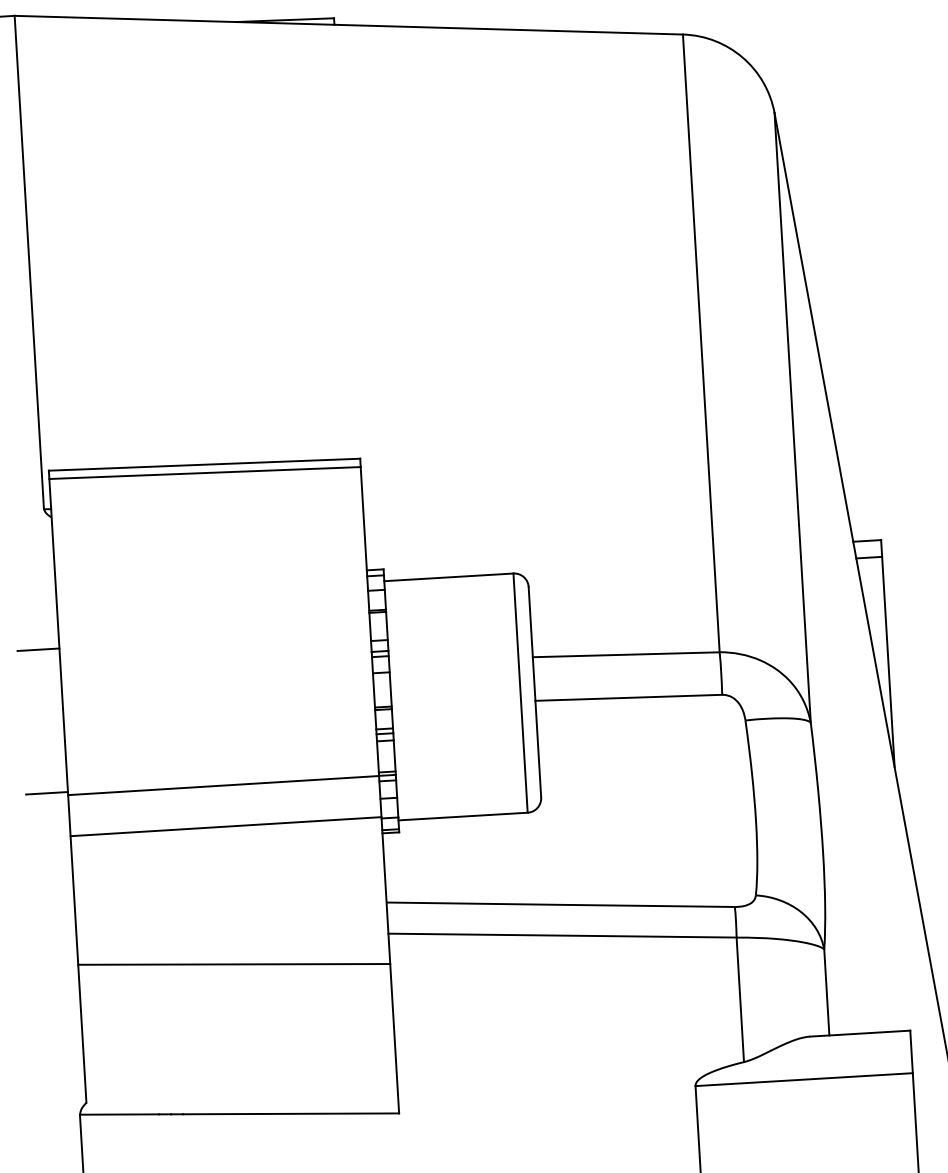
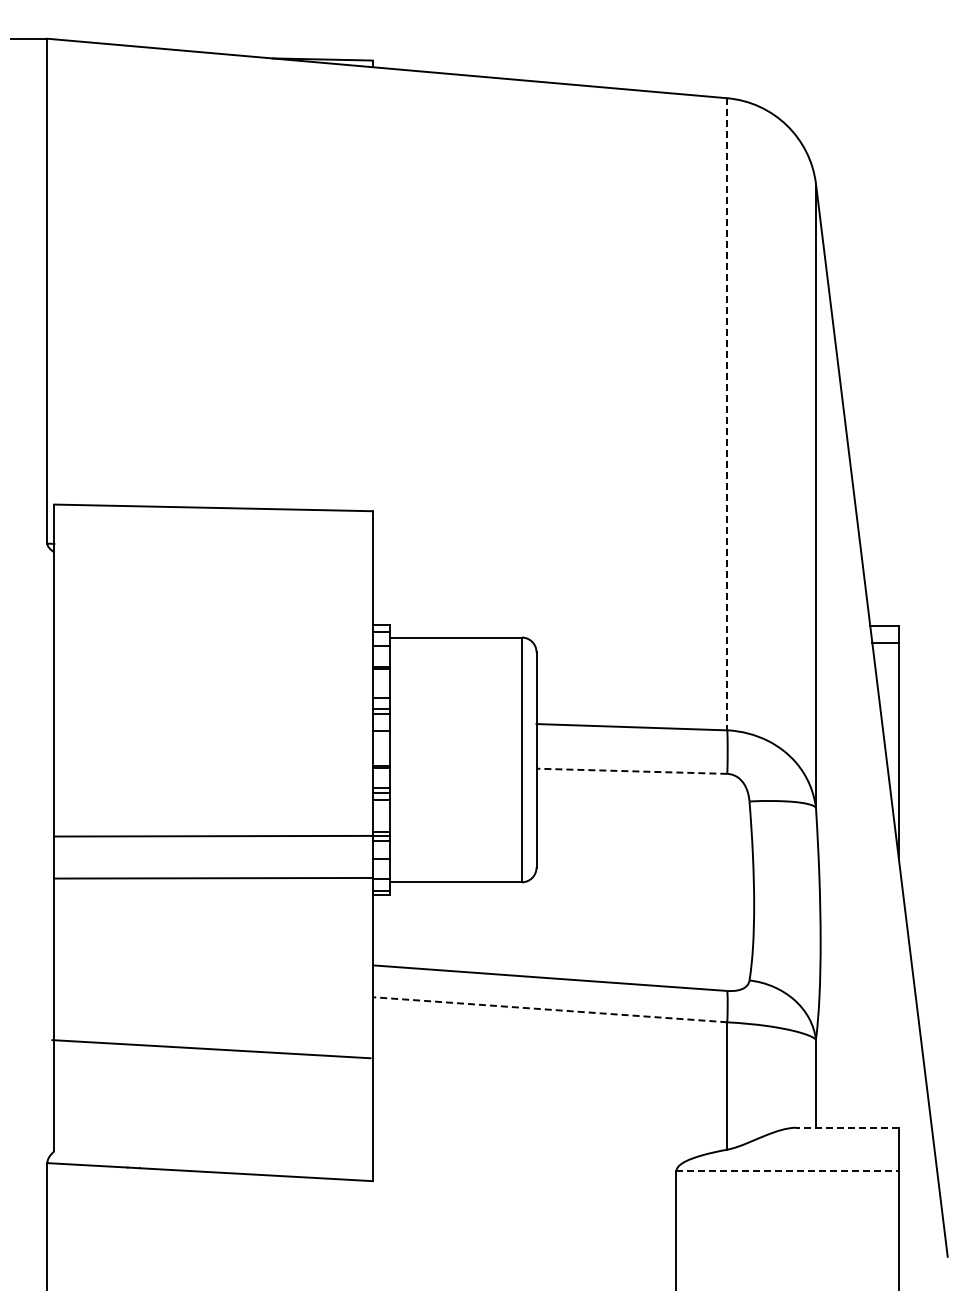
line: (701, 343) -> (727, 414), solid -> dashed
line: (205, 473) -> (213, 516), removed
line: (38, 649) -> (32, 686), removed
line: (628, 698) -> (631, 771), solid -> dashed
line: (46, 793) -> (32, 833), removed
line: (562, 935) -> (549, 1009), solid -> dashed
line: (234, 964) -> (211, 1049), moved
line: (860, 1033) -> (847, 1127), solid -> dashed
line: (805, 1079) -> (788, 1171), solid -> dashed

